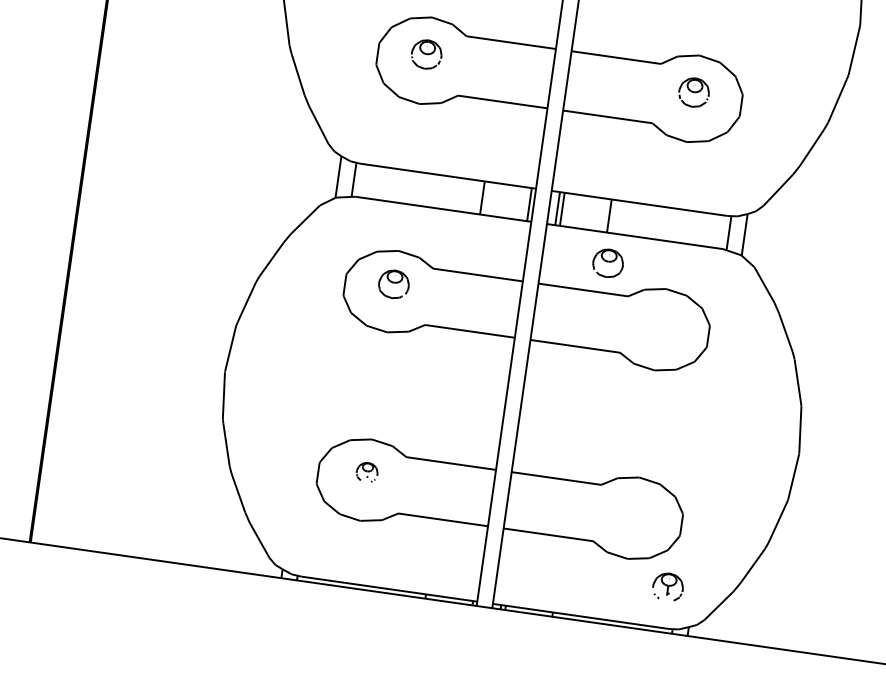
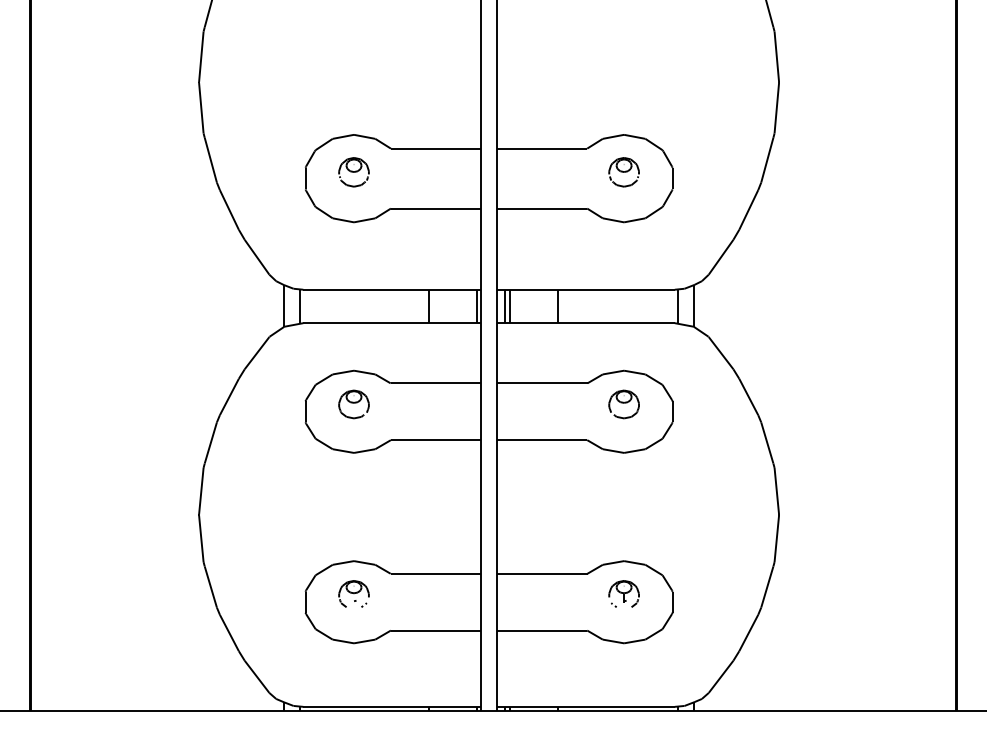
part: (607, 263) -> (623, 404), moved
part: (366, 471) -> (353, 593), size x1.43
part: (667, 585) -> (623, 593), moved

